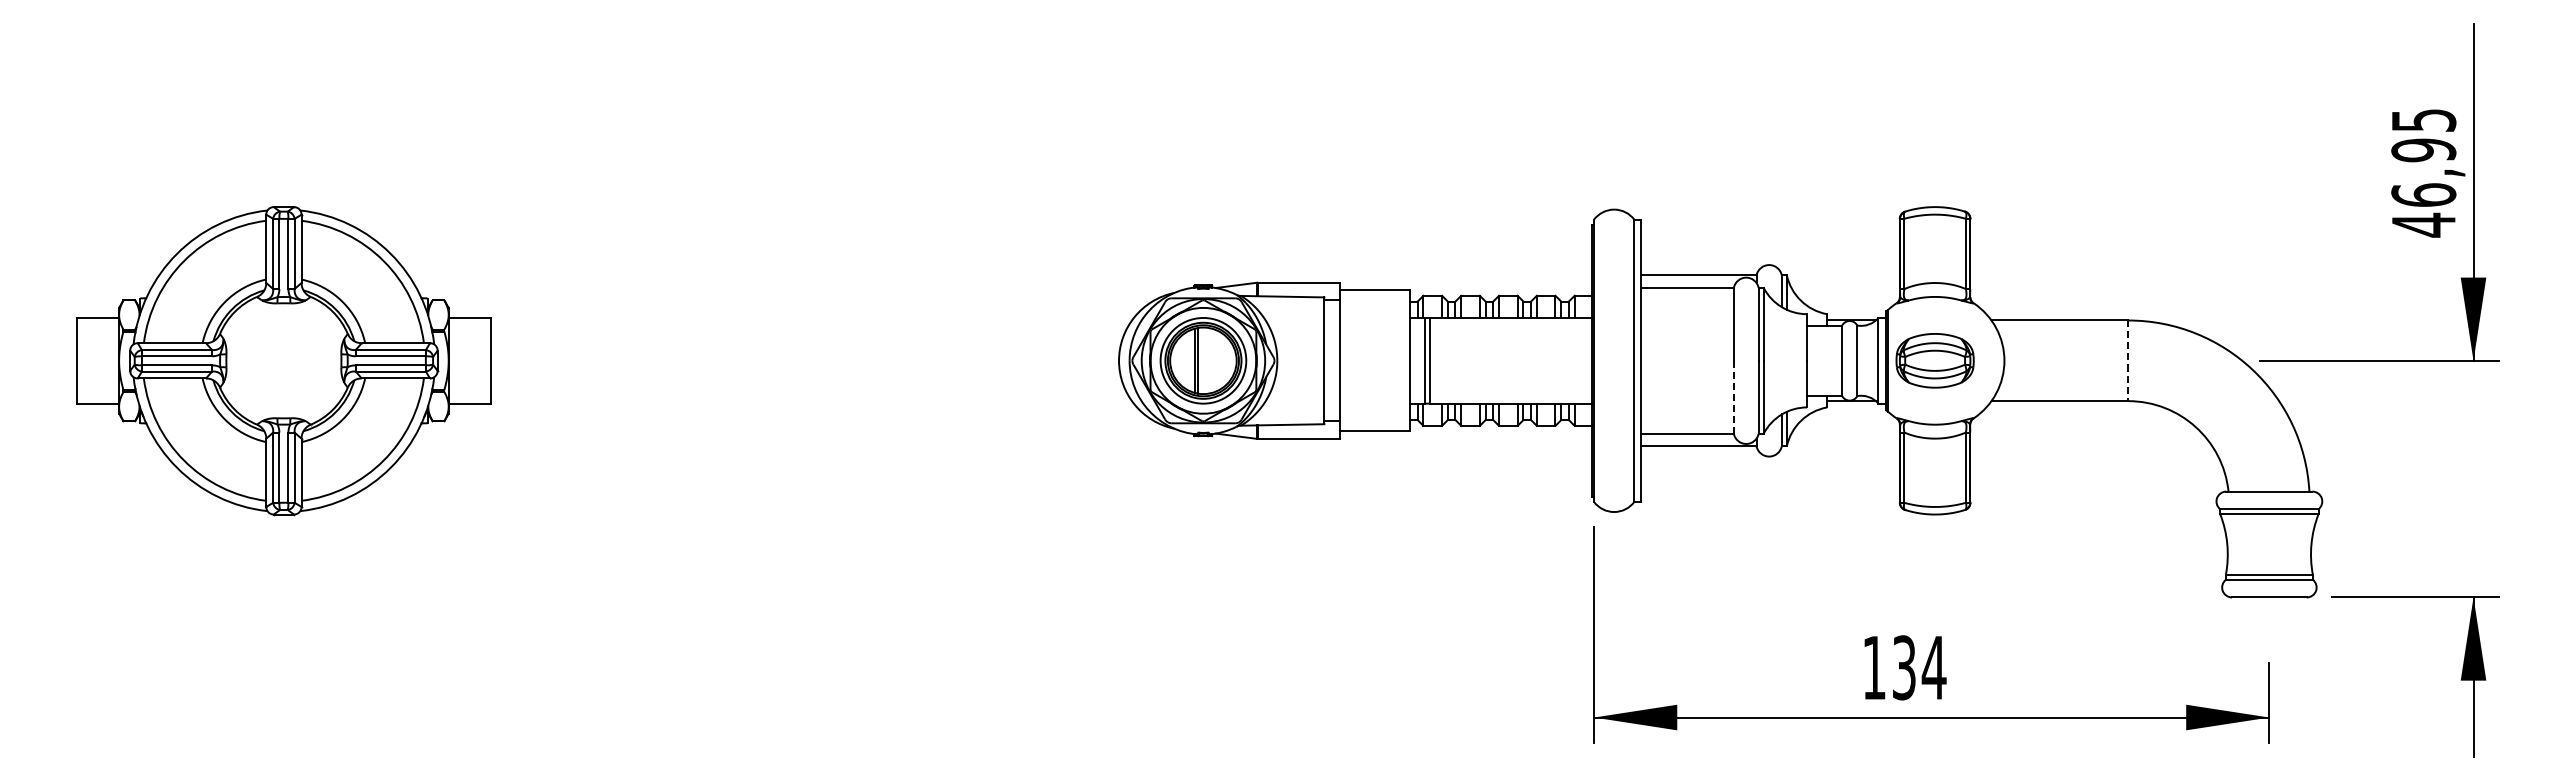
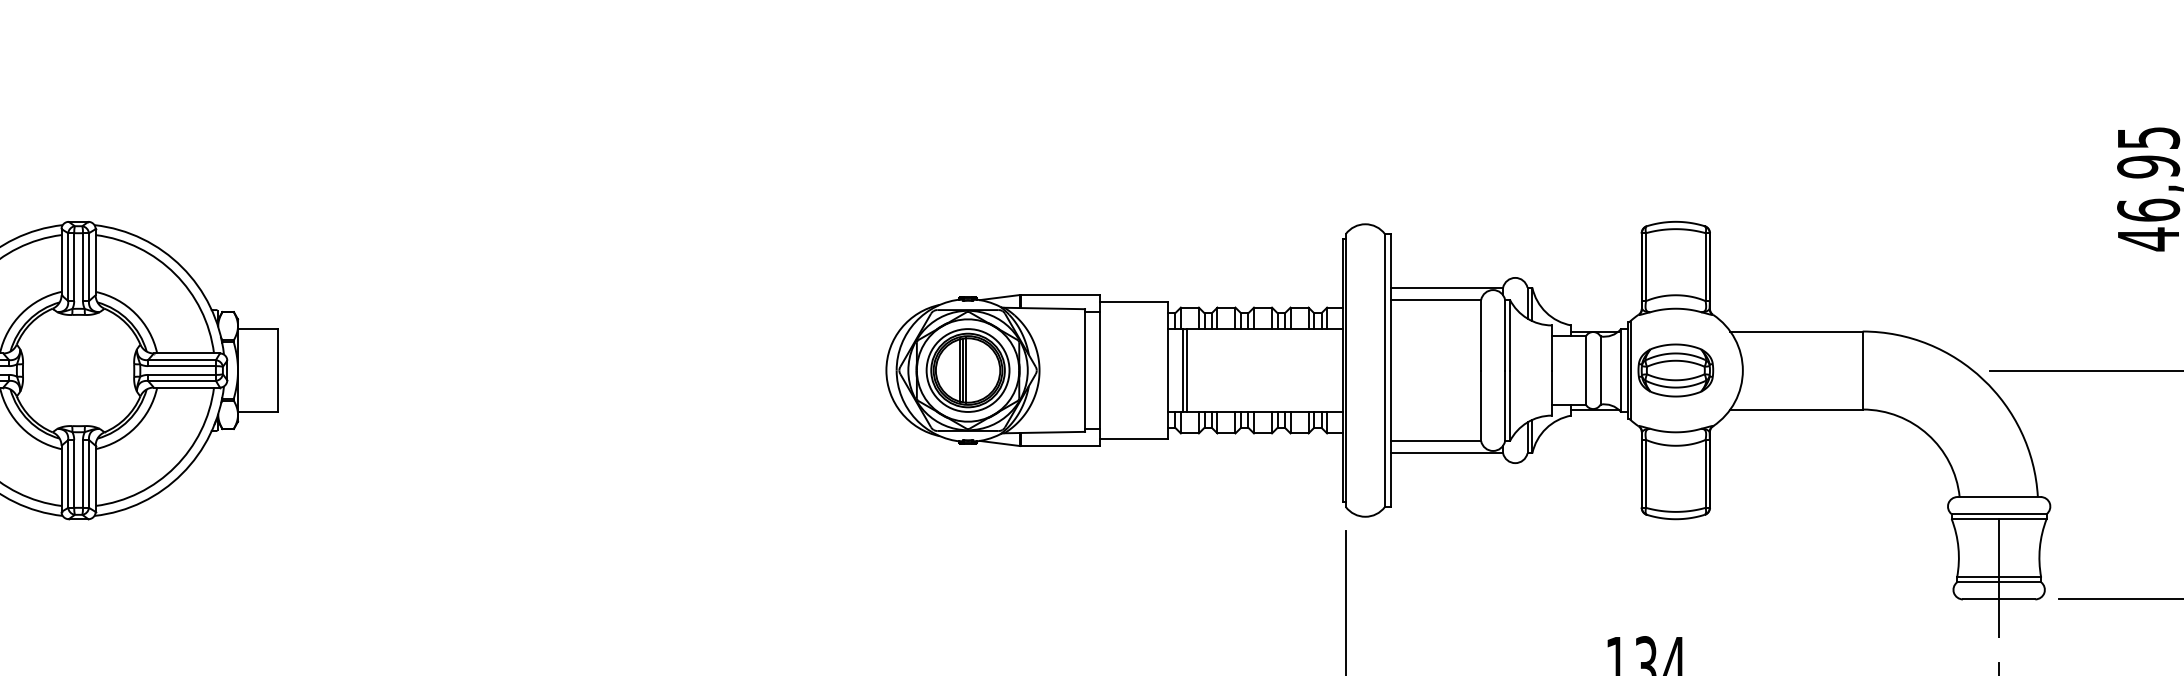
line: (1201, 360) -> (966, 370), added
line: (2128, 361) -> (1862, 371), dashed -> solid
line: (1733, 397) -> (1480, 406), dashed -> solid
line: (2269, 575) -> (1999, 578), added

